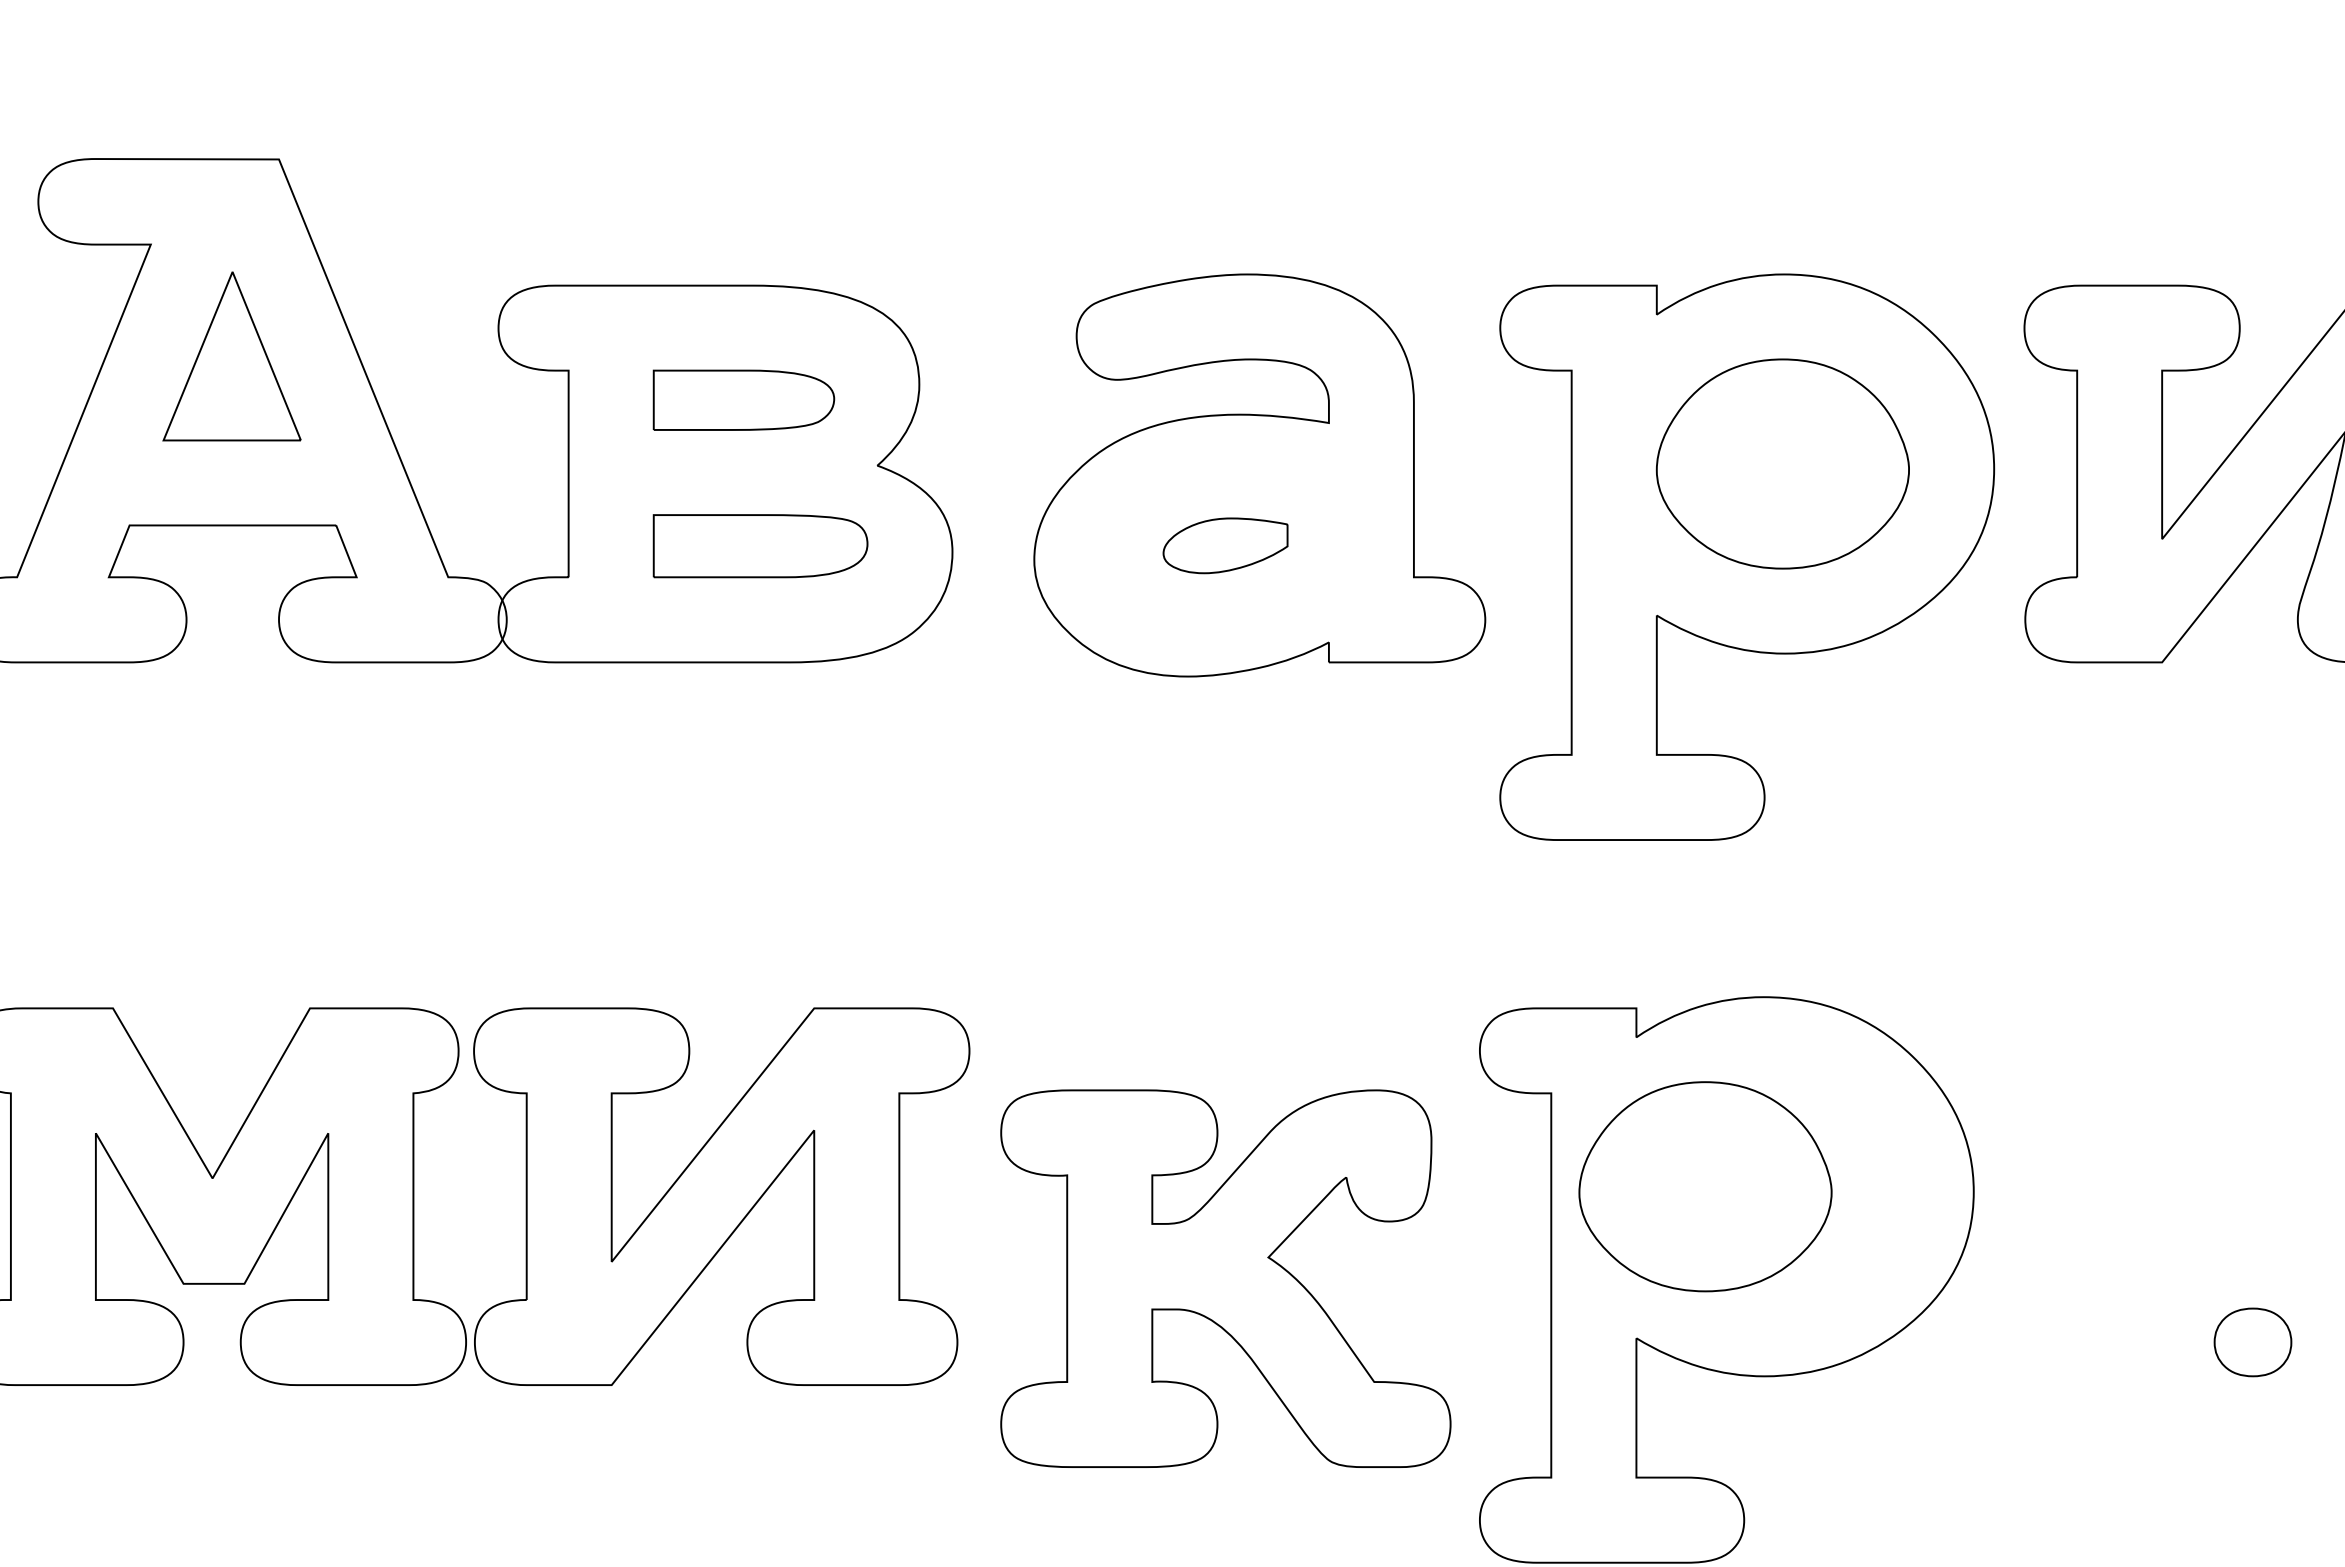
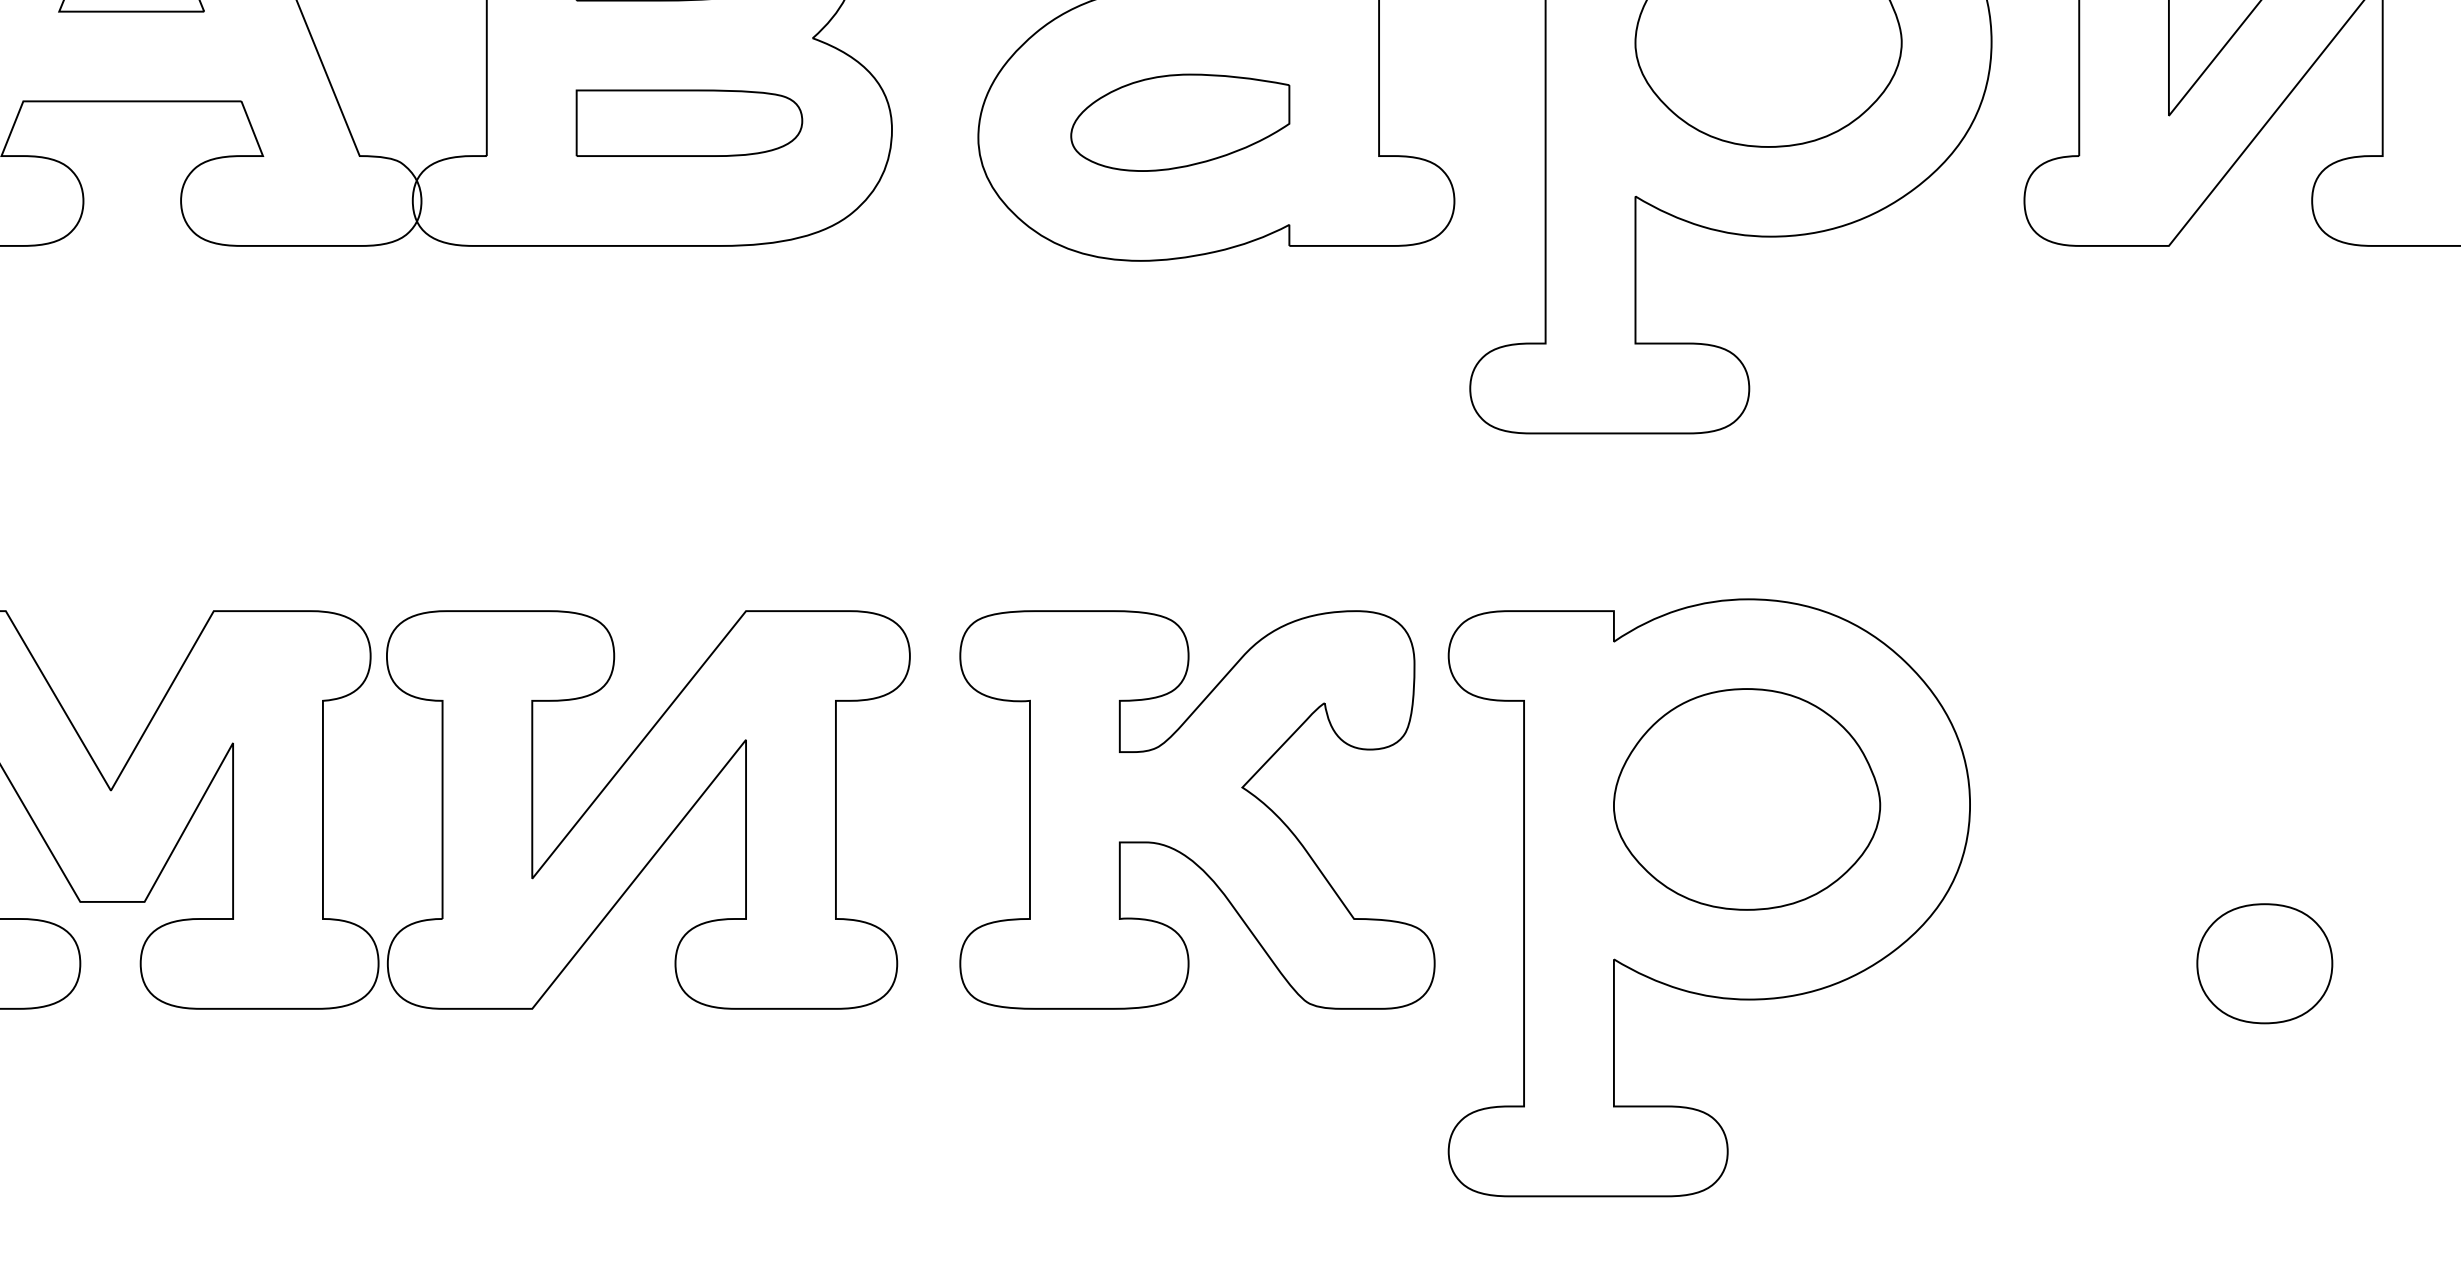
part: (1225, 545) -> (1180, 122), size x1.67
part: (1705, 1186) -> (1747, 799), moved
part: (1225, 1278) -> (1197, 809), moved
part: (2252, 1342) -> (2264, 963), size x1.67

